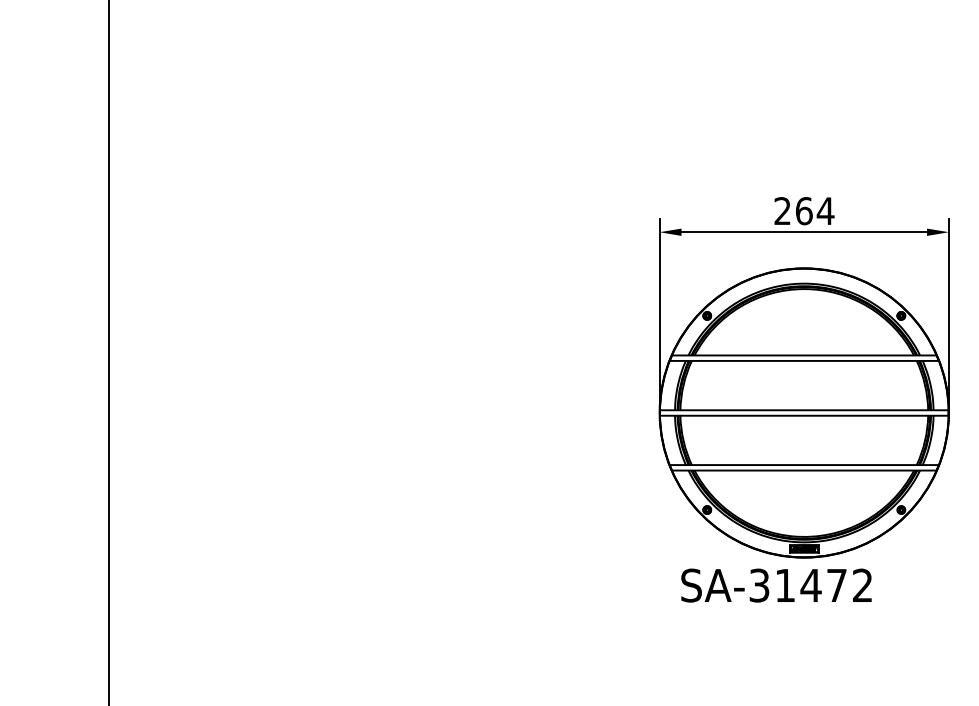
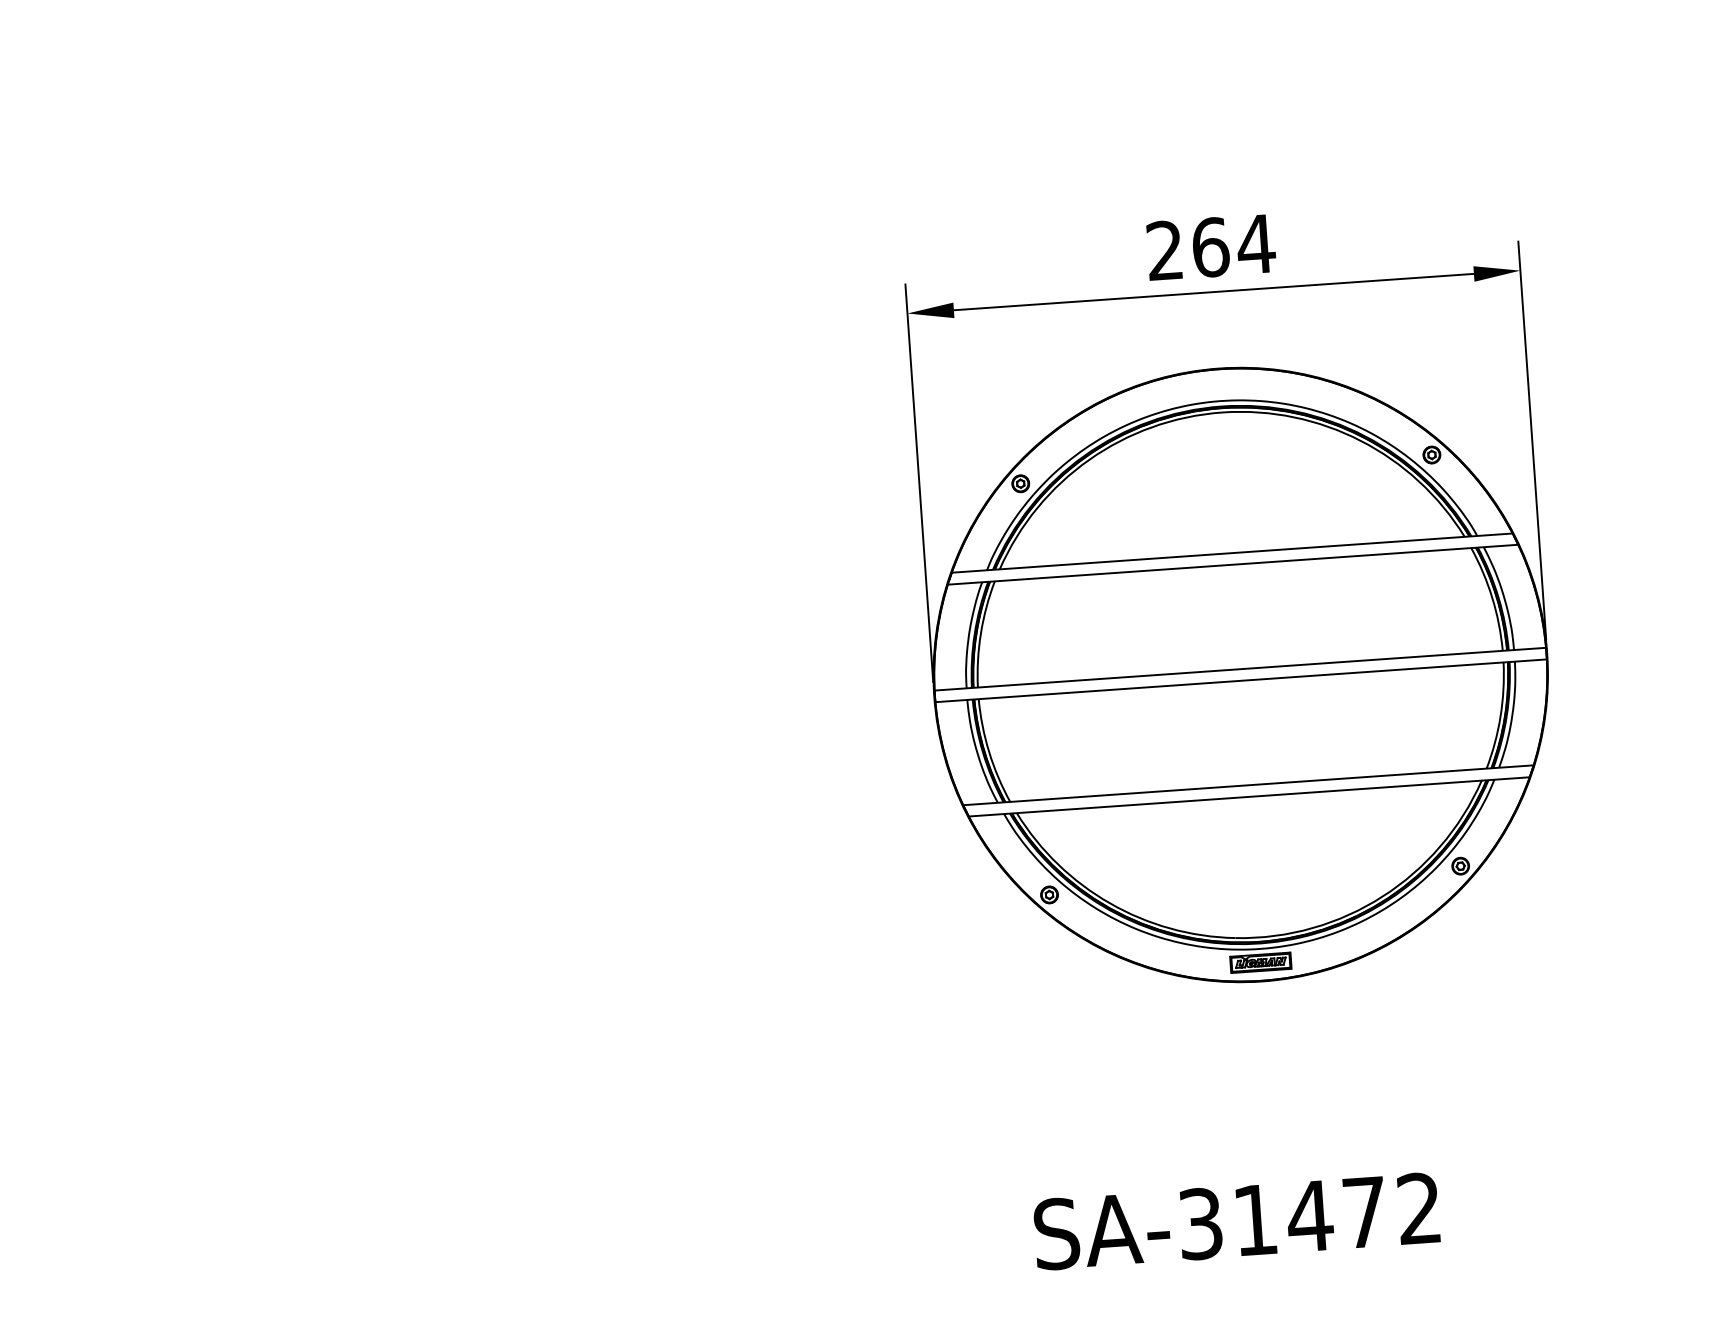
text: (776, 585) -> (1236, 1221), moved

